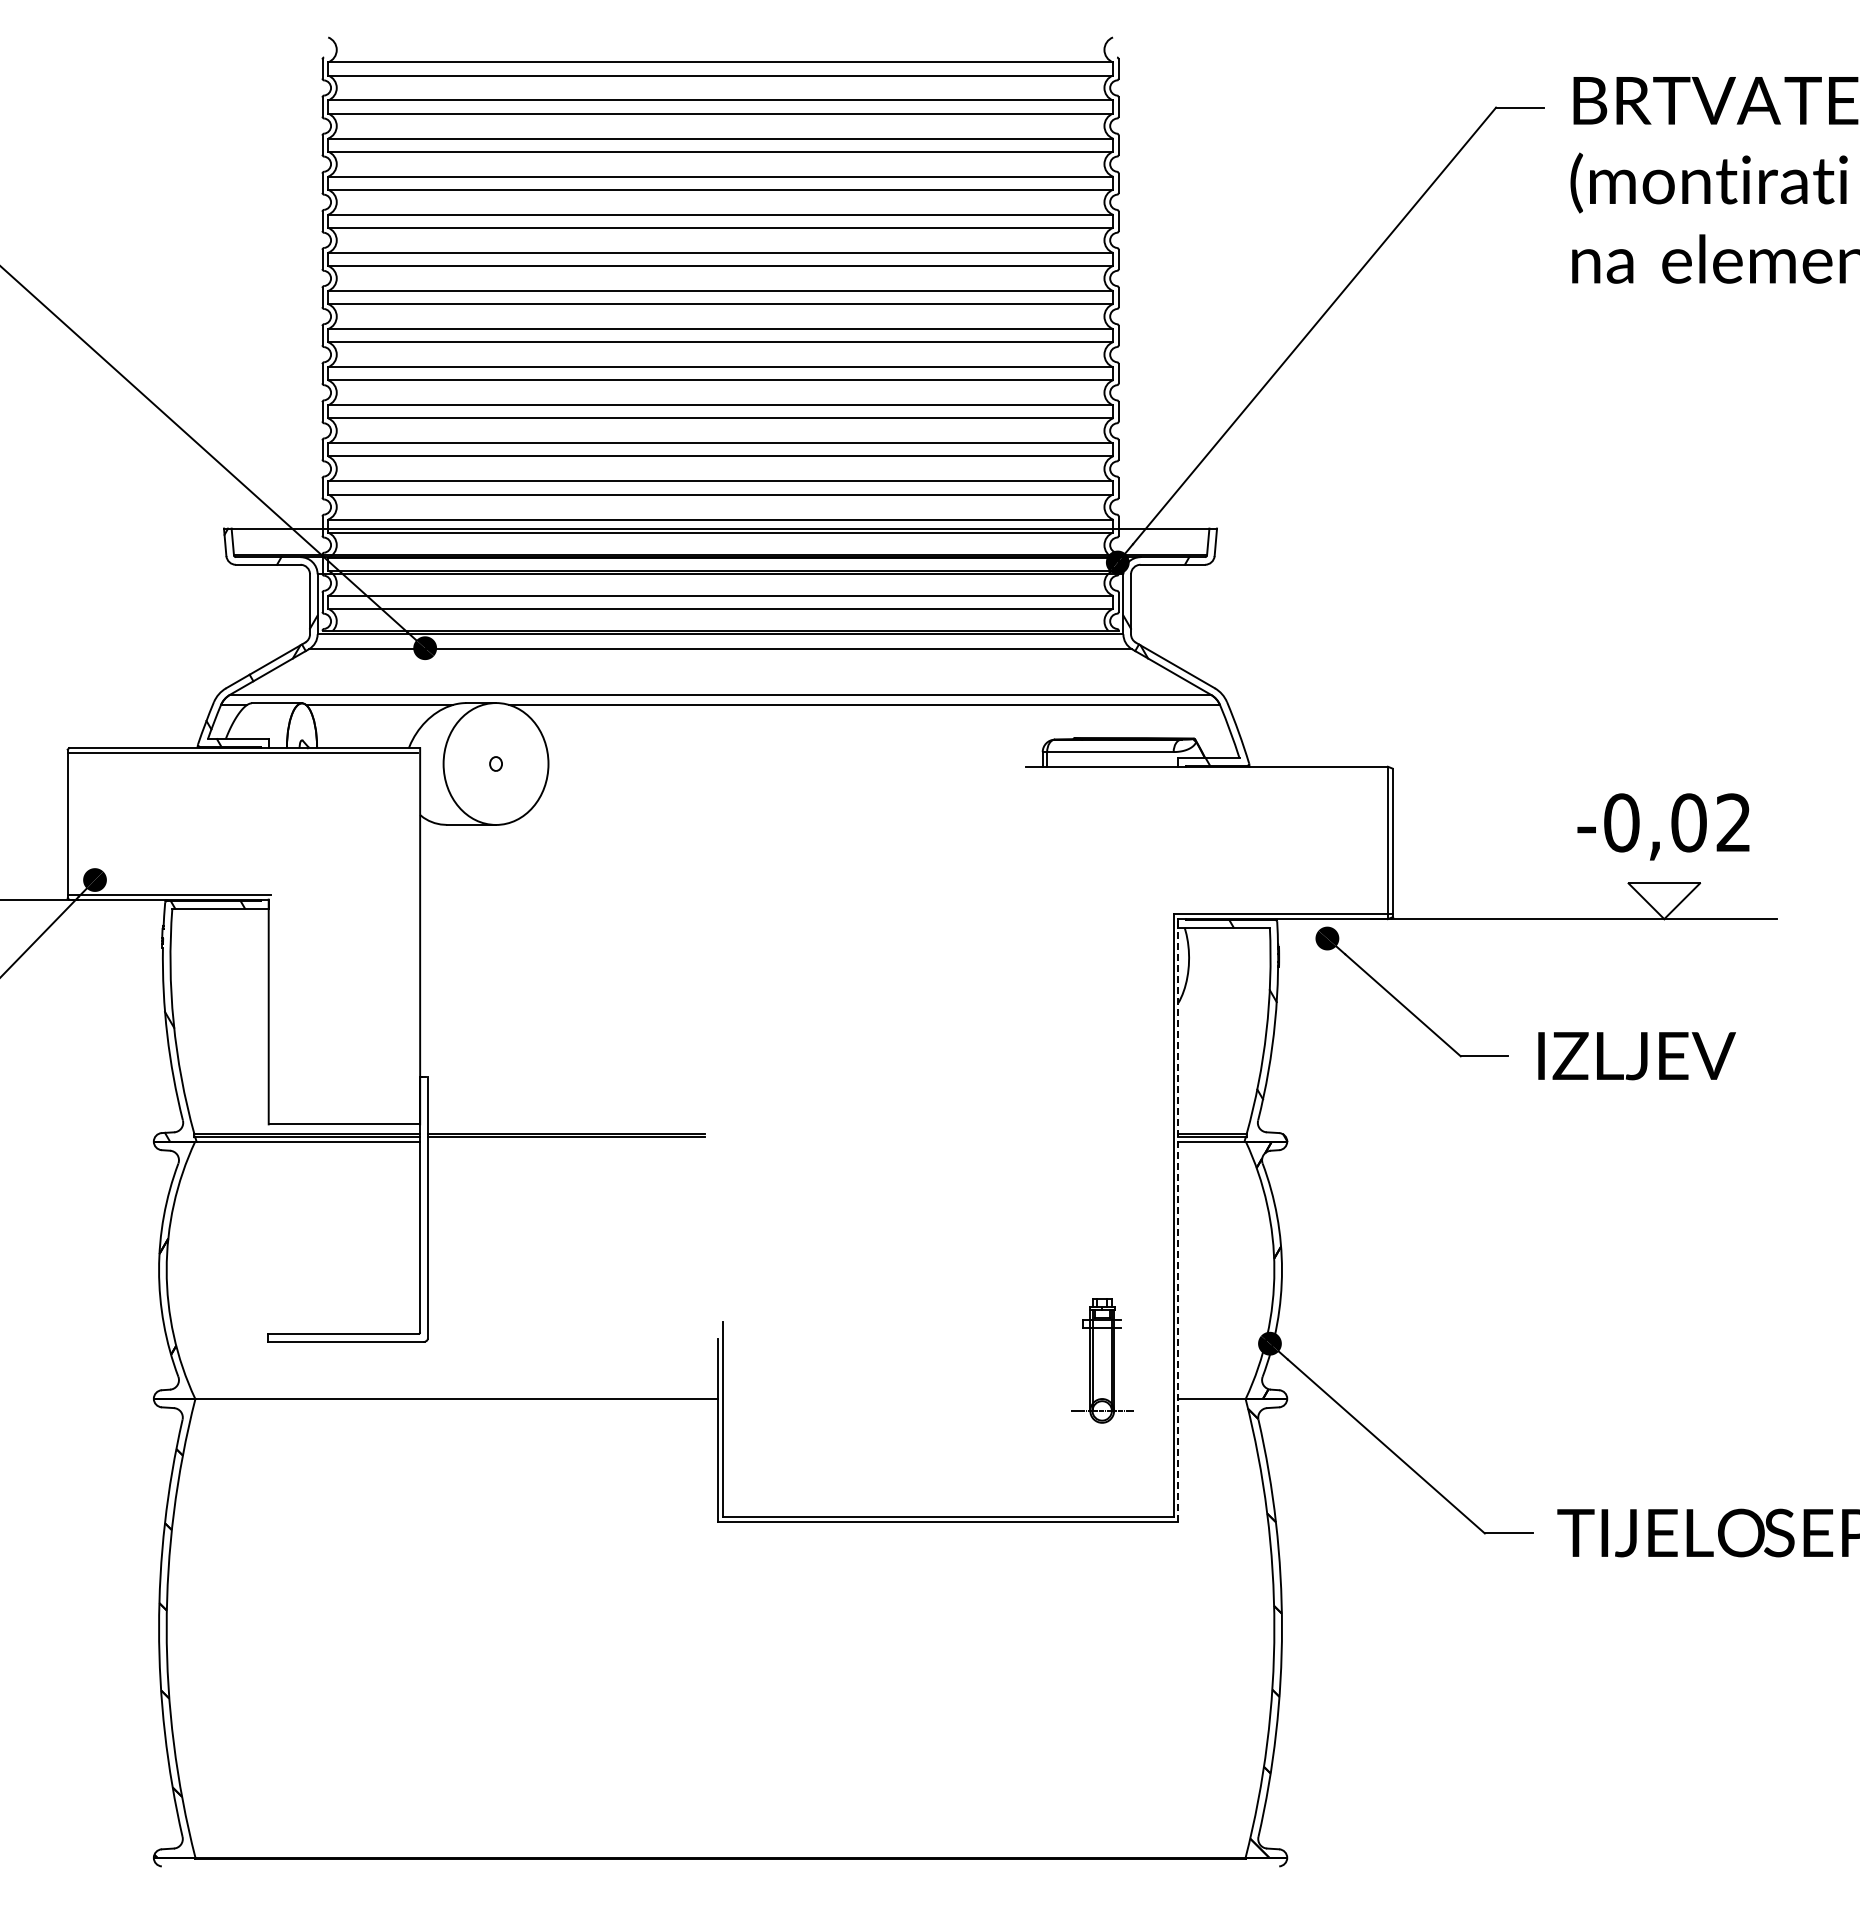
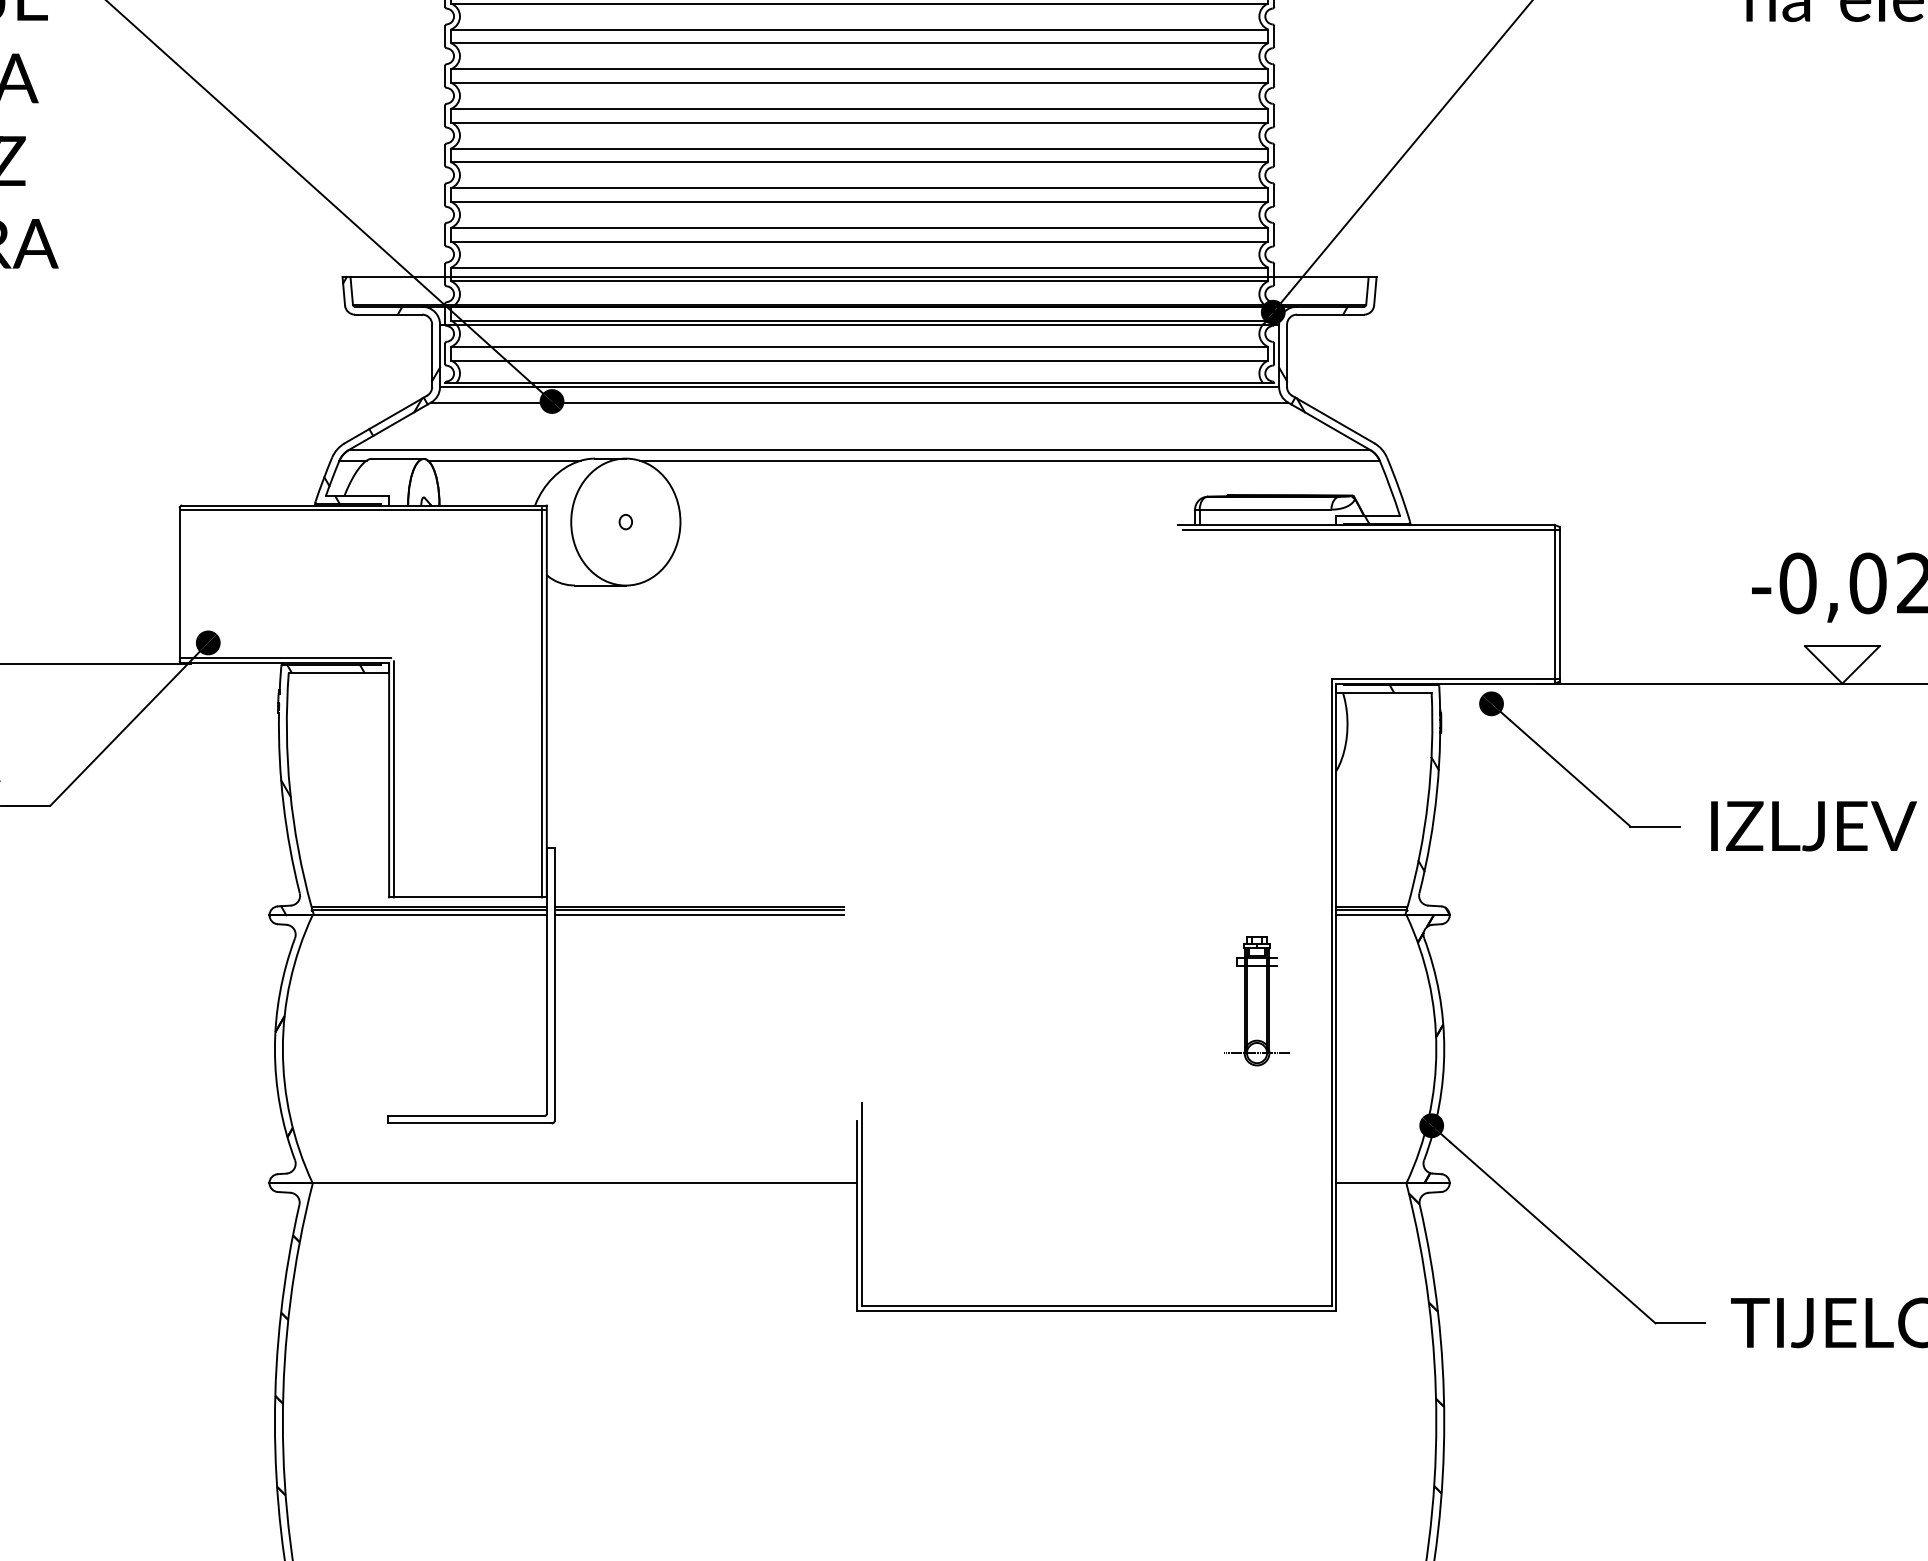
line: (1211, 771) -> (1370, 529), added
line: (415, 937) -> (541, 702), added
line: (273, 1010) -> (394, 778), added
line: (566, 1141) -> (699, 915), added
line: (1178, 1219) -> (1336, 996), dashed -> solid
part: (1102, 1360) -> (1257, 1000), moved

